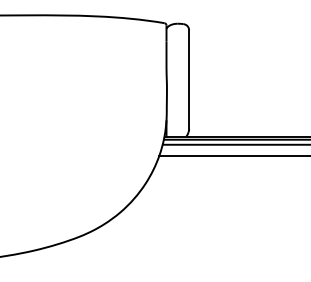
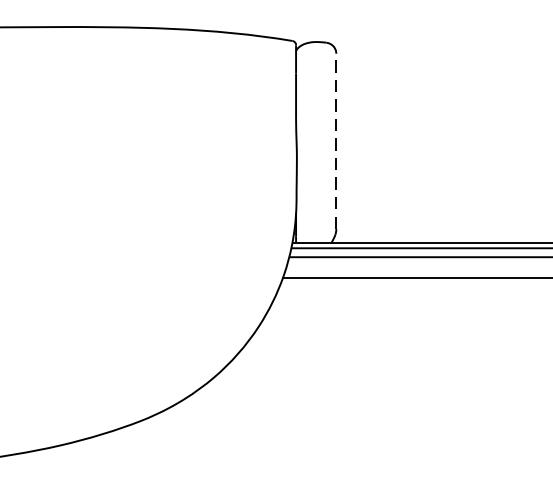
line: (189, 79) -> (336, 141), solid -> dashed

